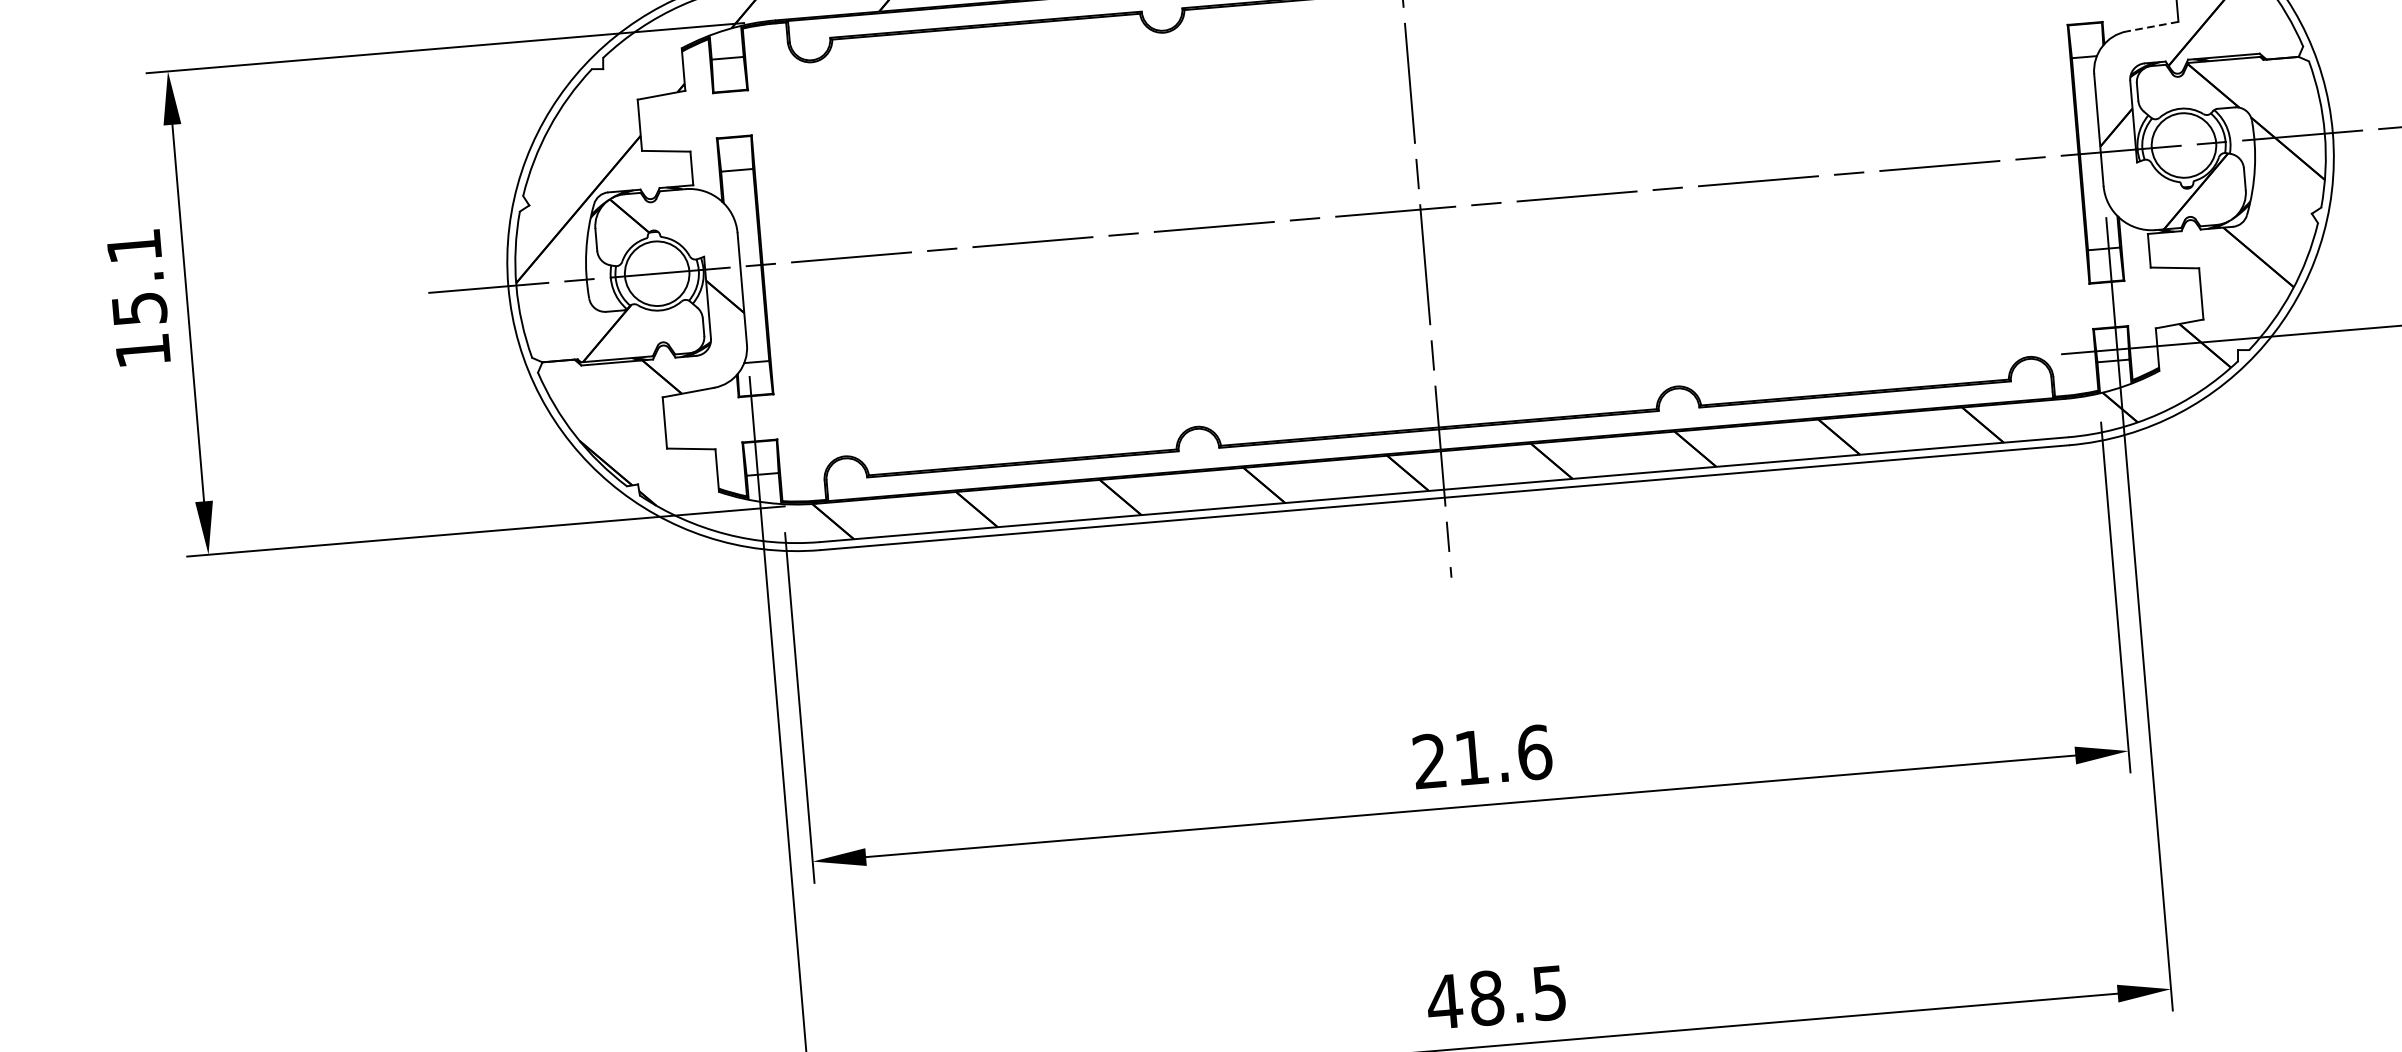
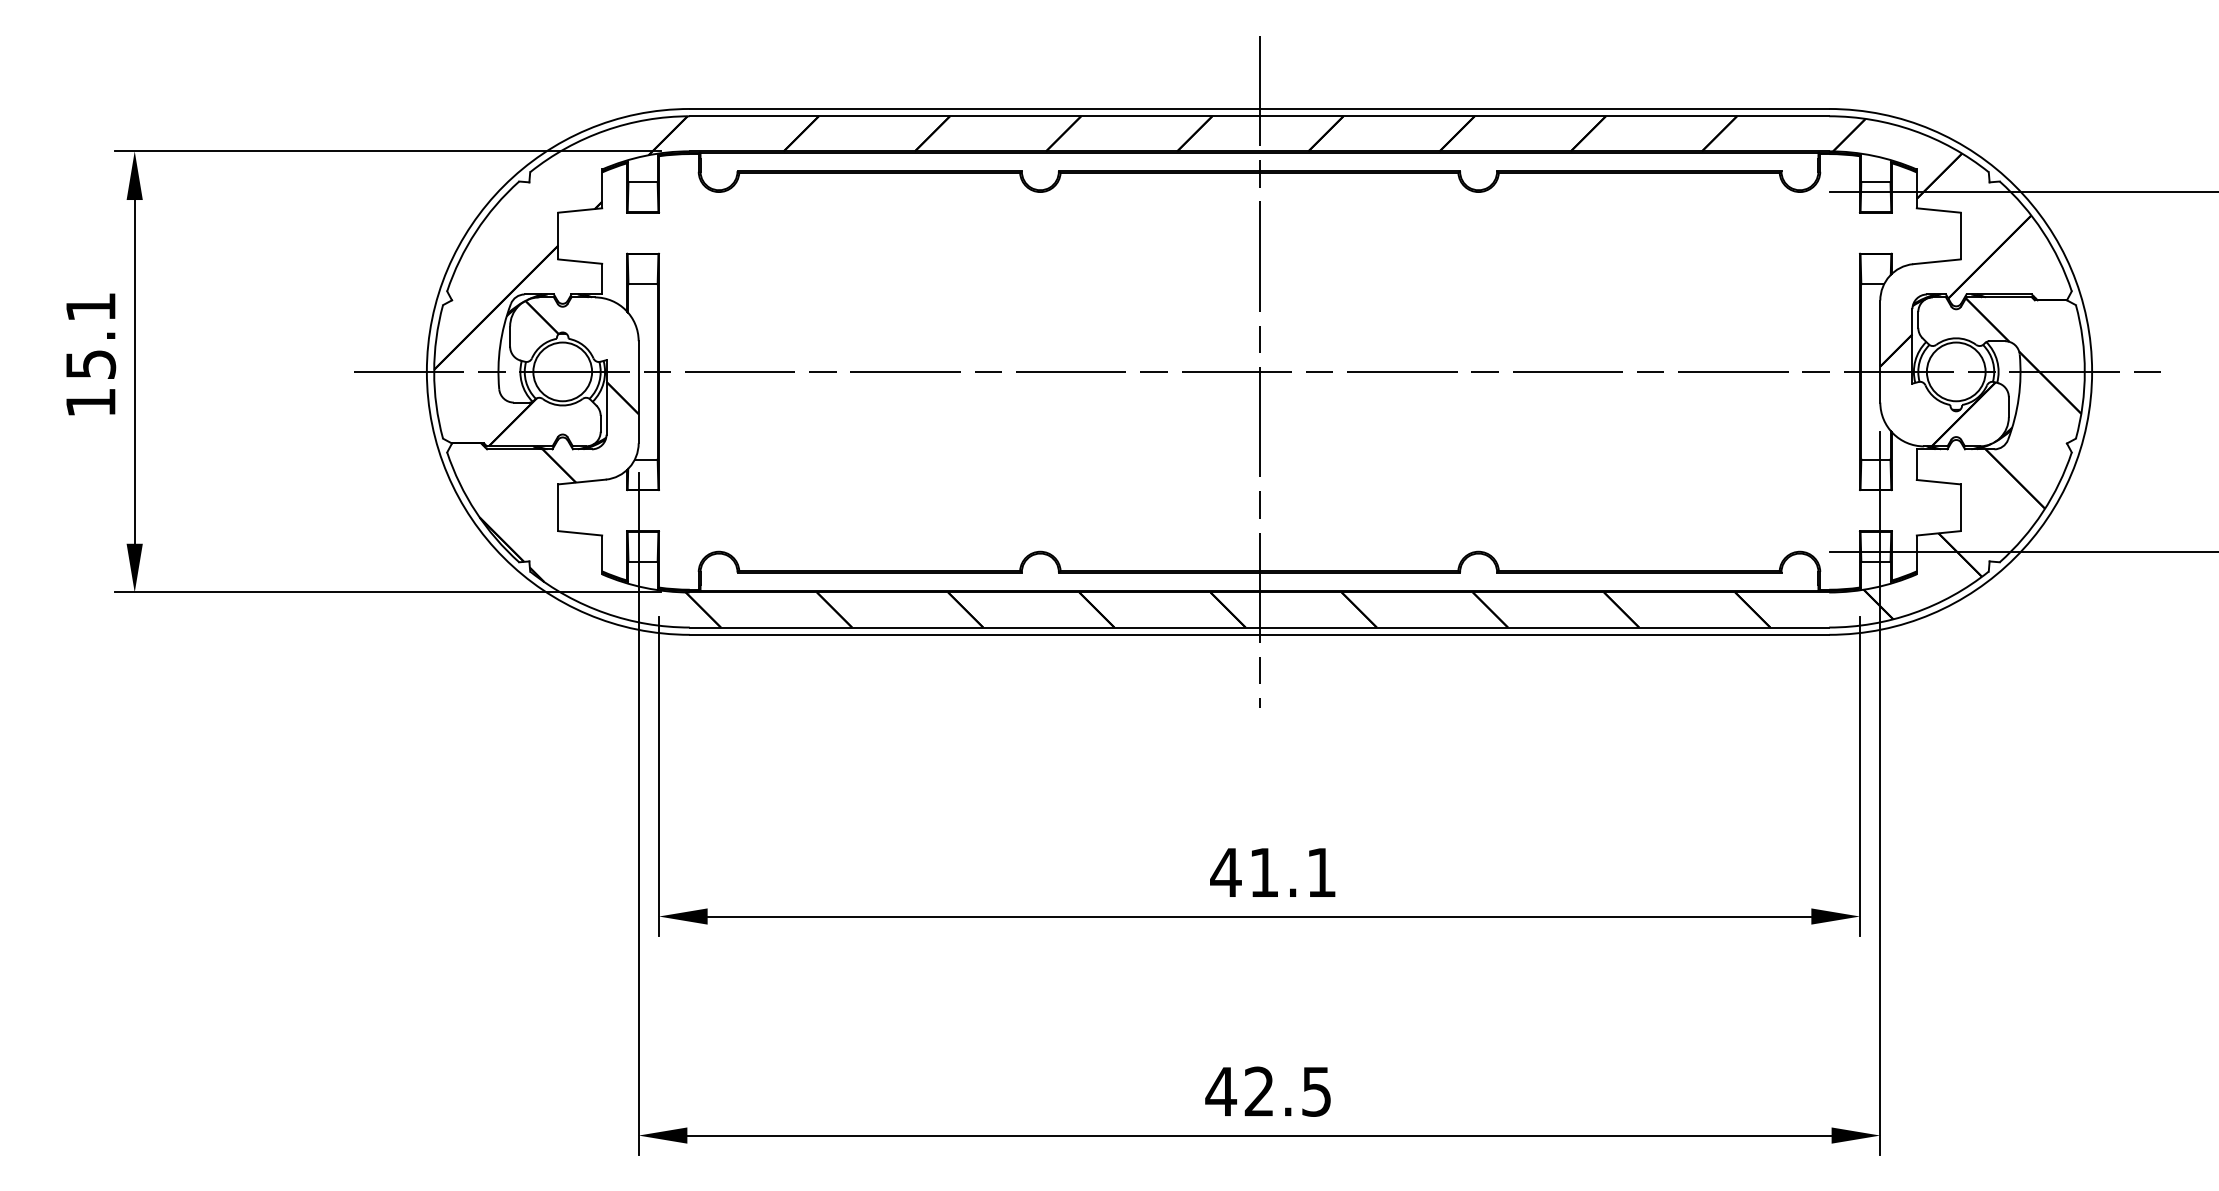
line: (2152, 26) -> (1936, 261), dashed -> solid
text: (1481, 756) -> (1273, 872), 21.6 -> 41.1
text: (1486, 998) -> (1259, 1091), 48.5 -> 42.5

